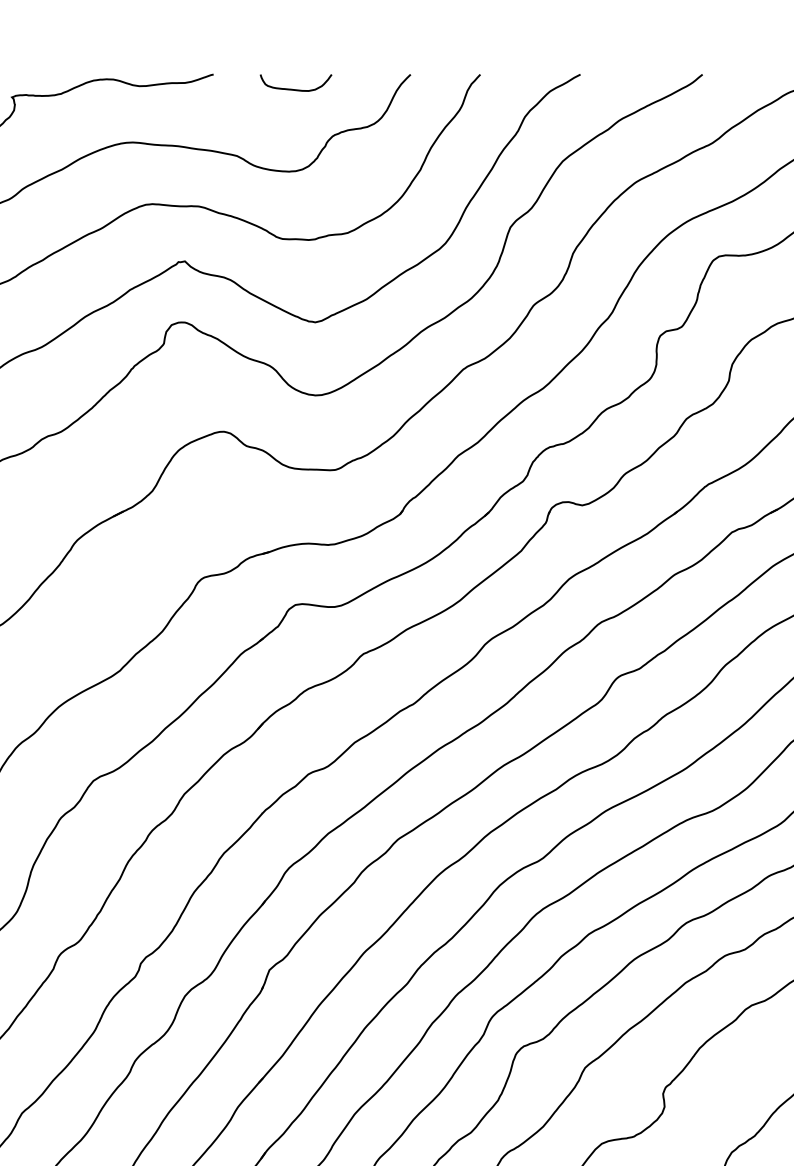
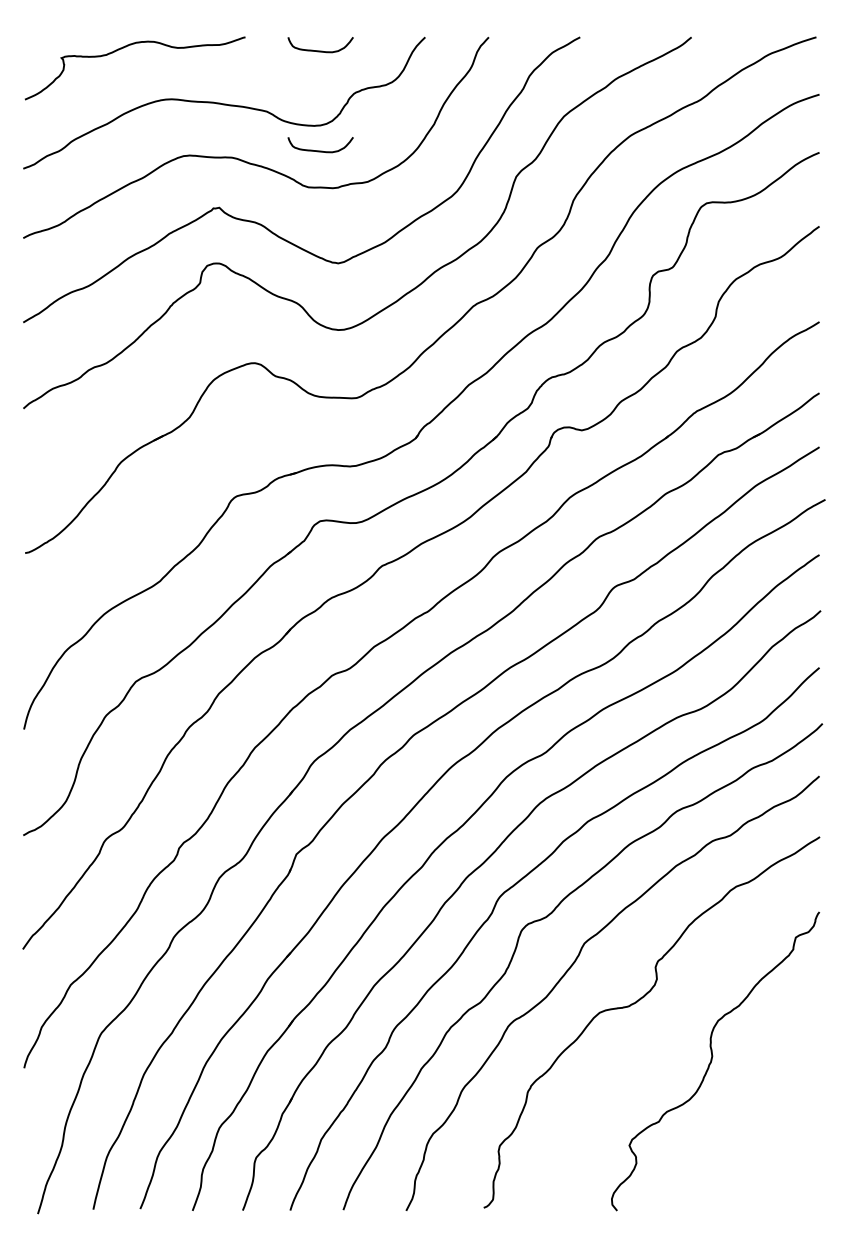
curve: (295, 198) -> (320, 150), added

